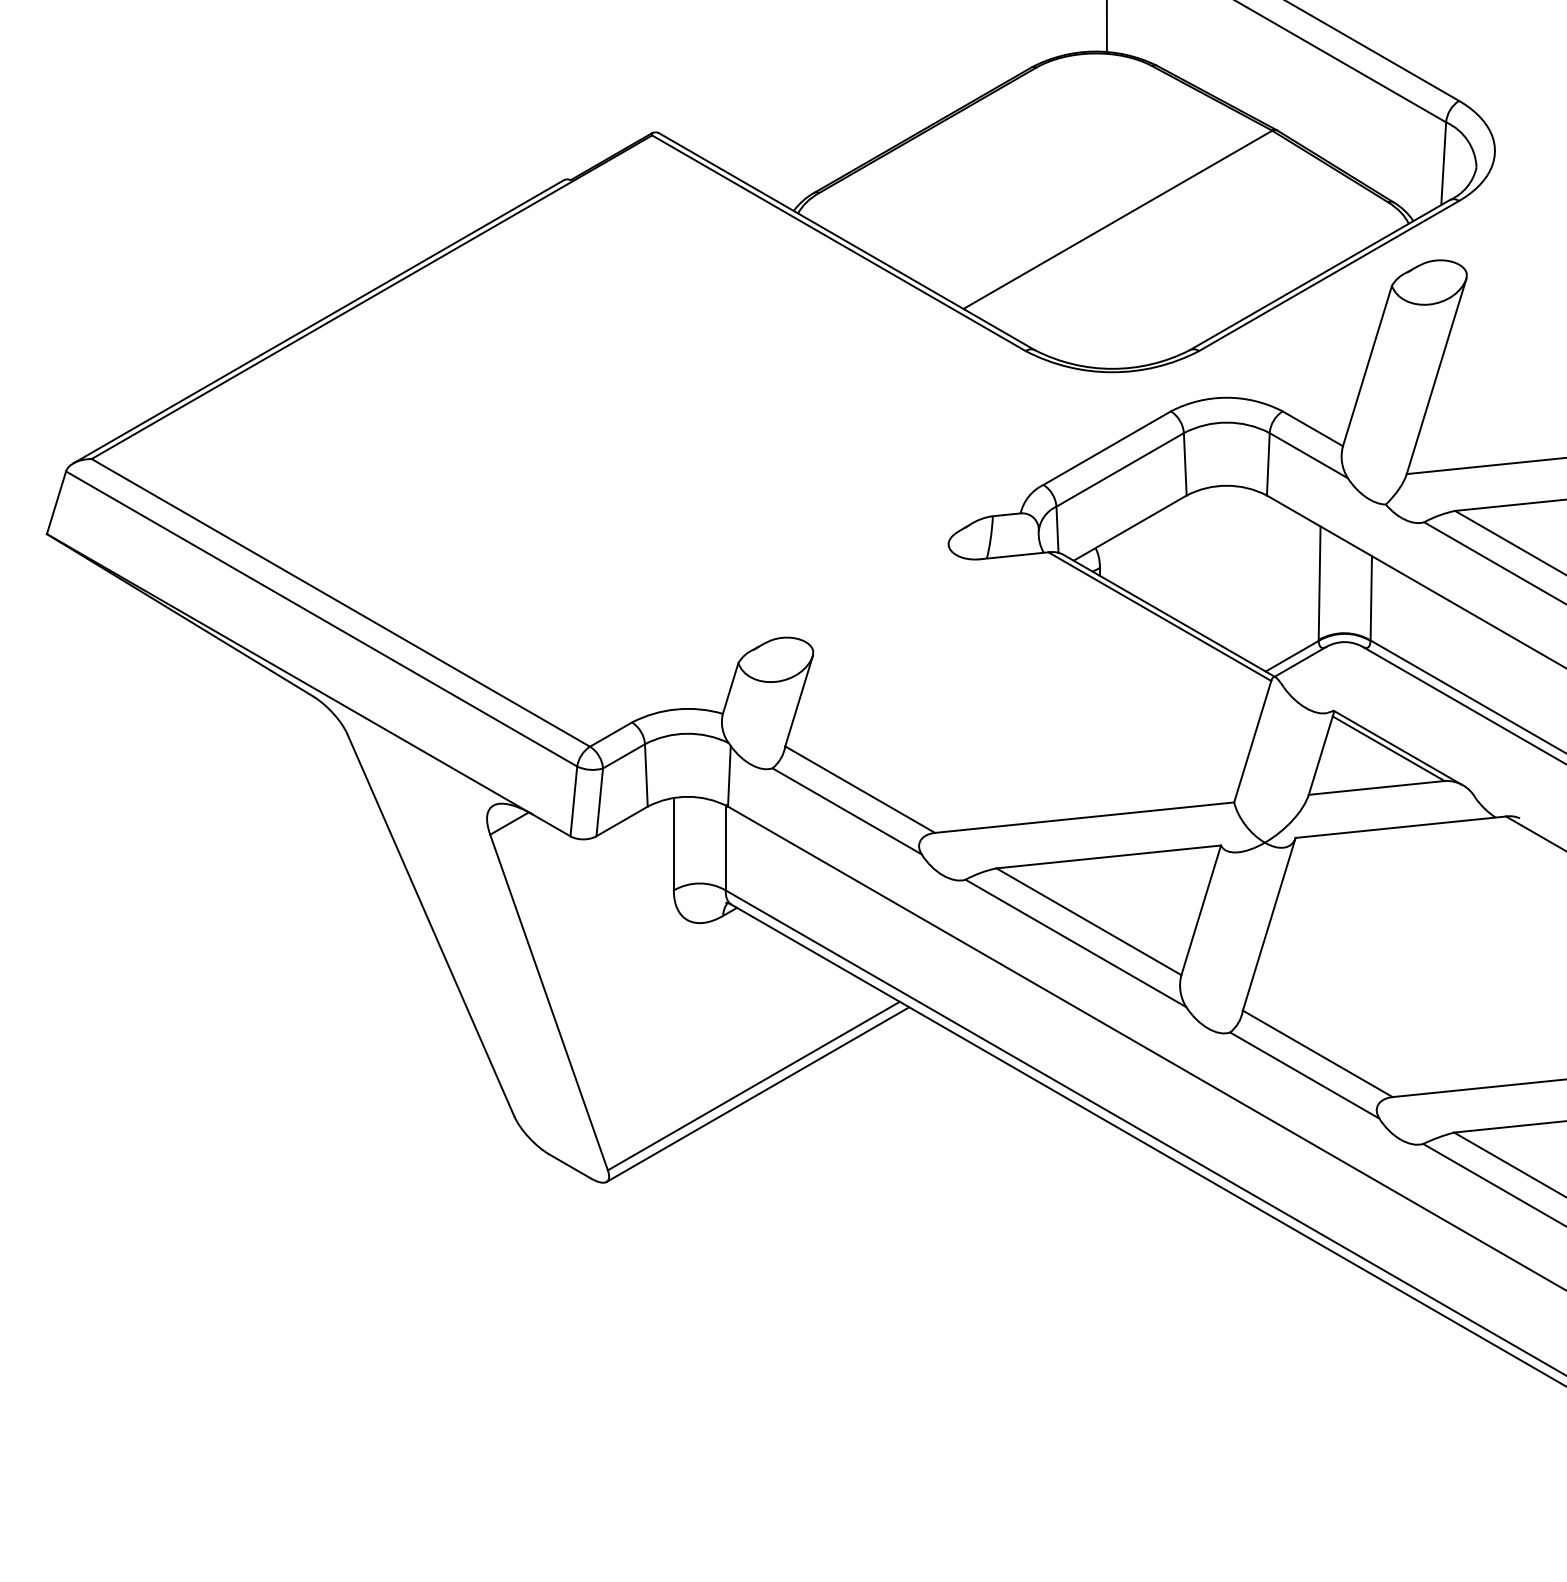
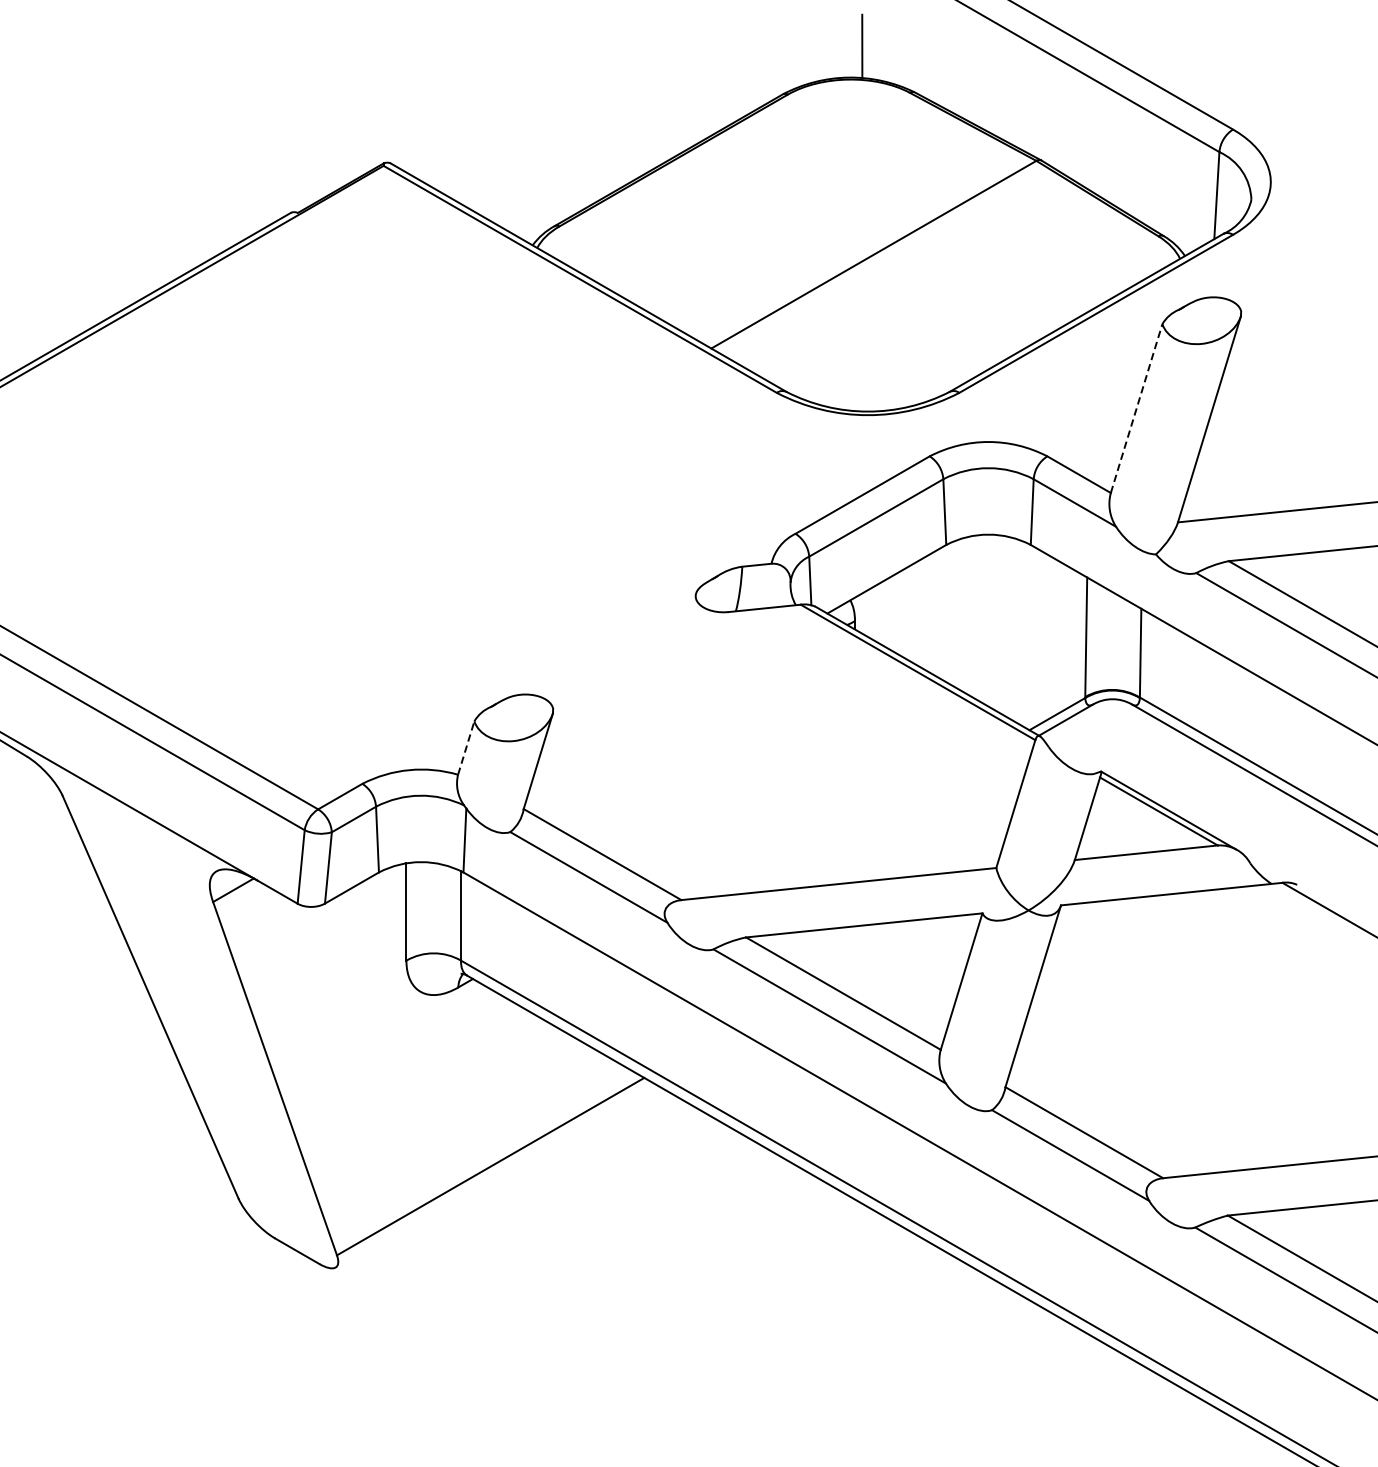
line: (1367, 366) -> (1136, 409), solid -> dashed
line: (730, 688) -> (466, 748), solid -> dashed
line: (757, 1094) -> (494, 1175), removed

